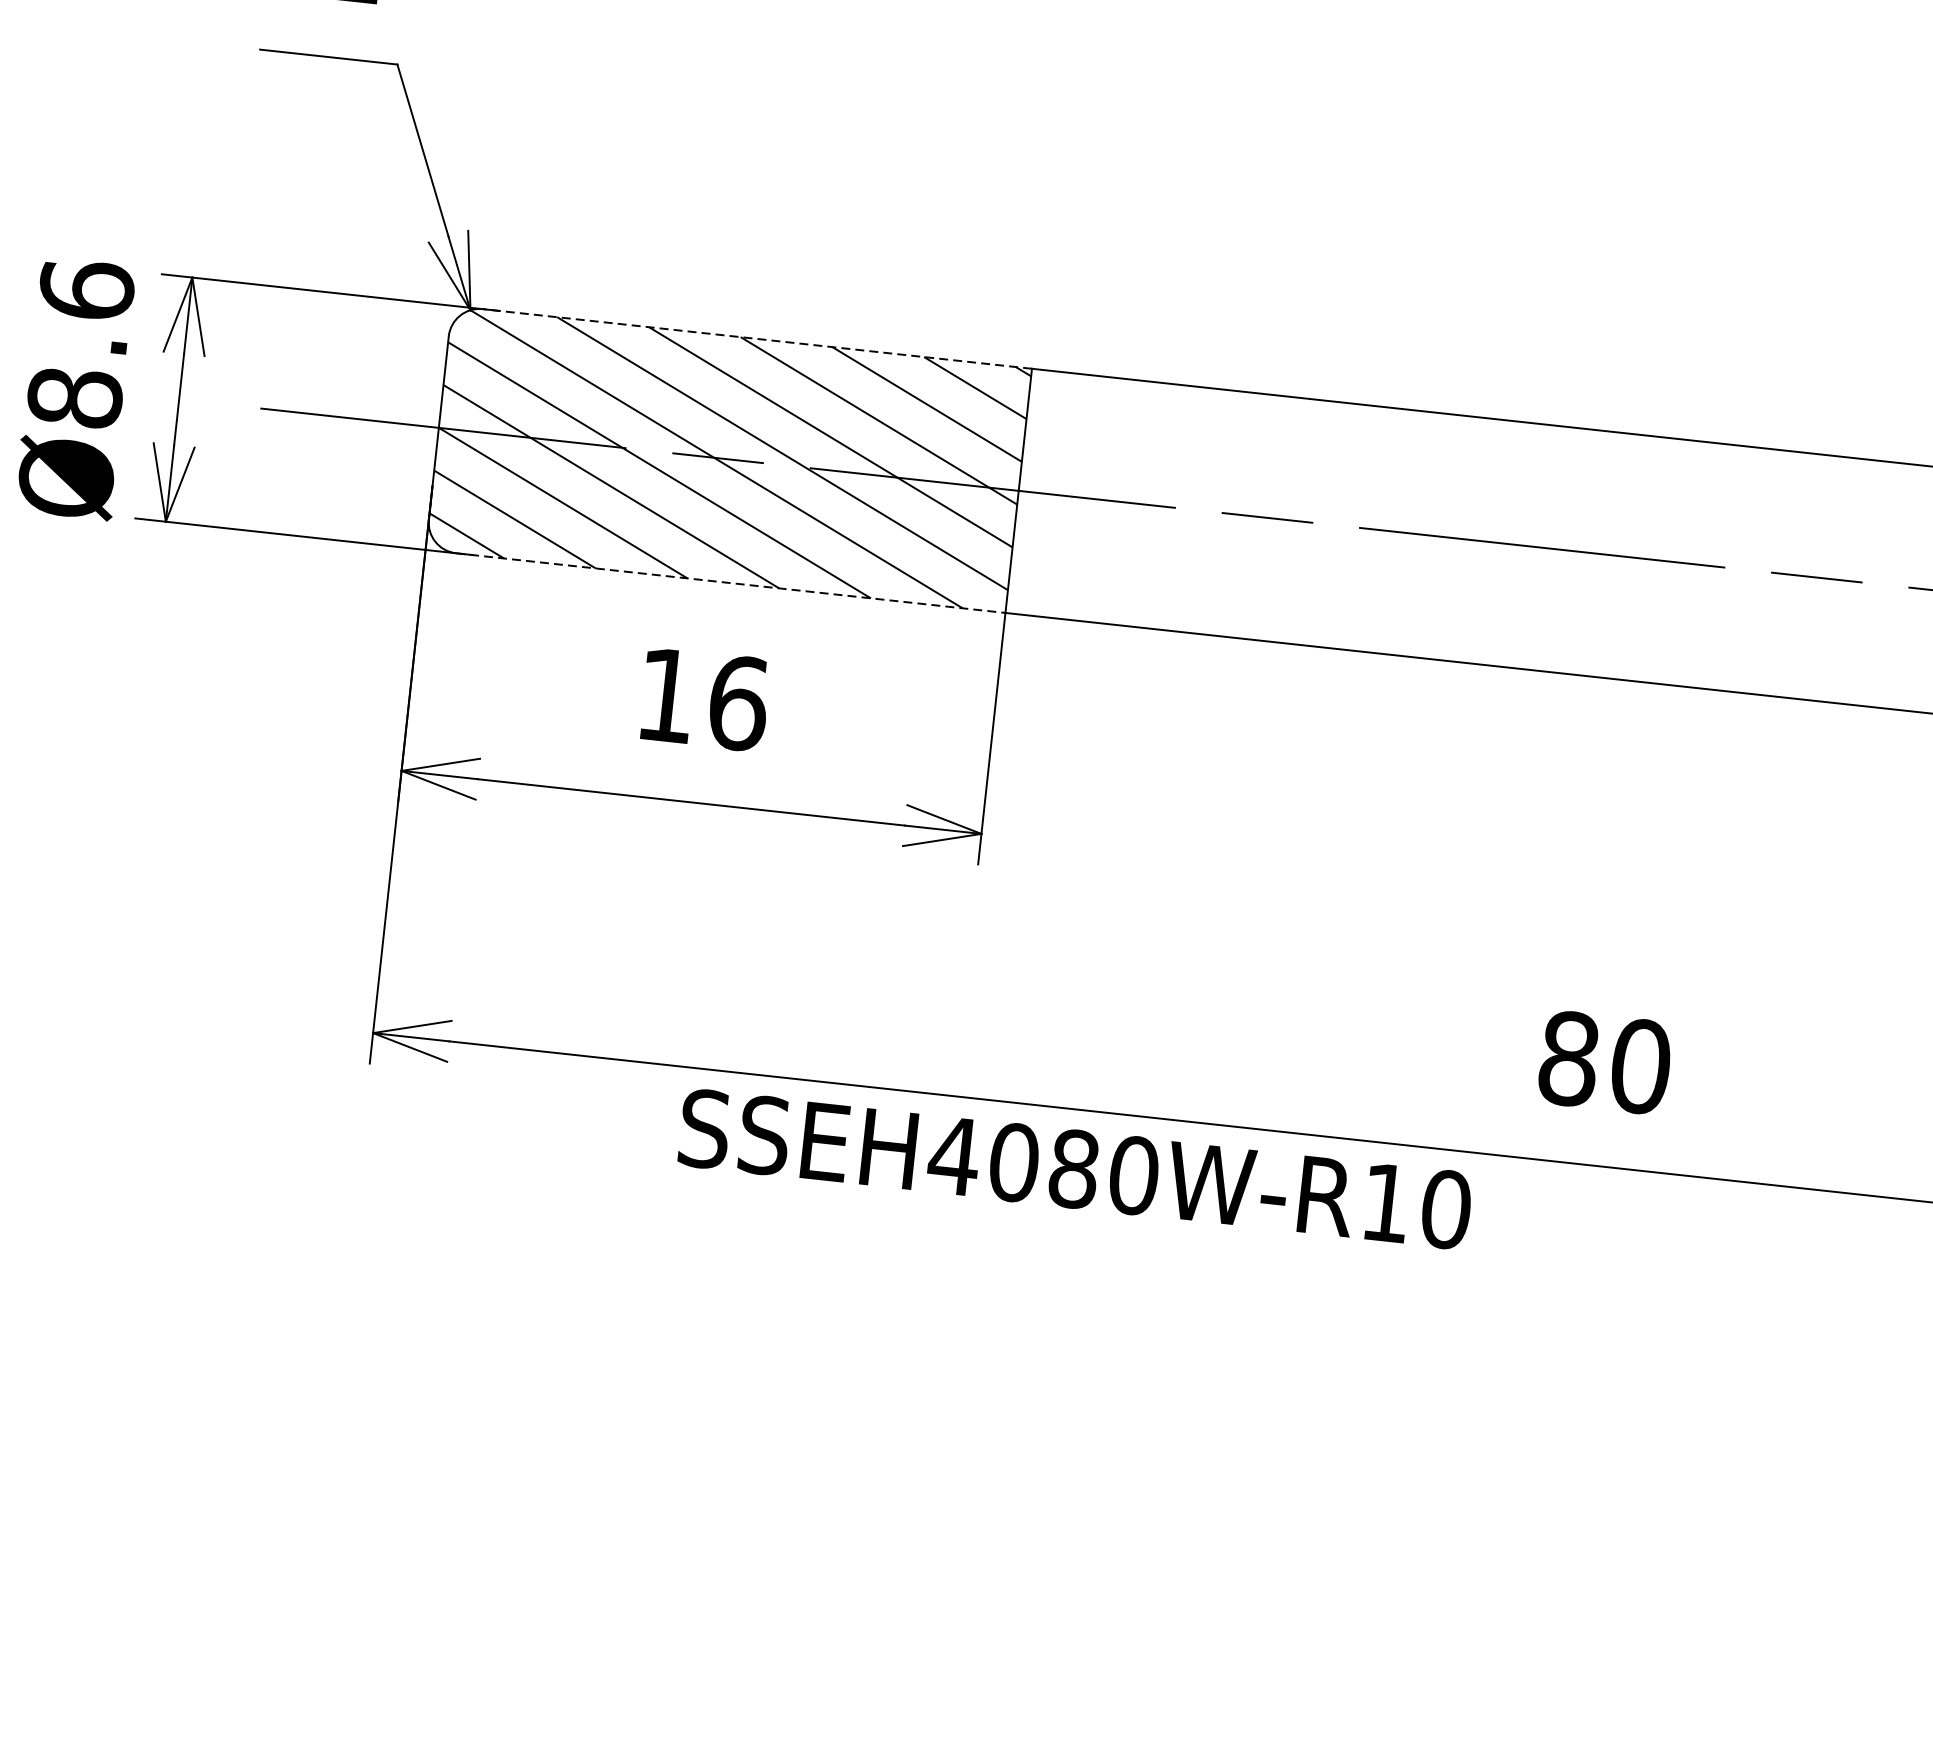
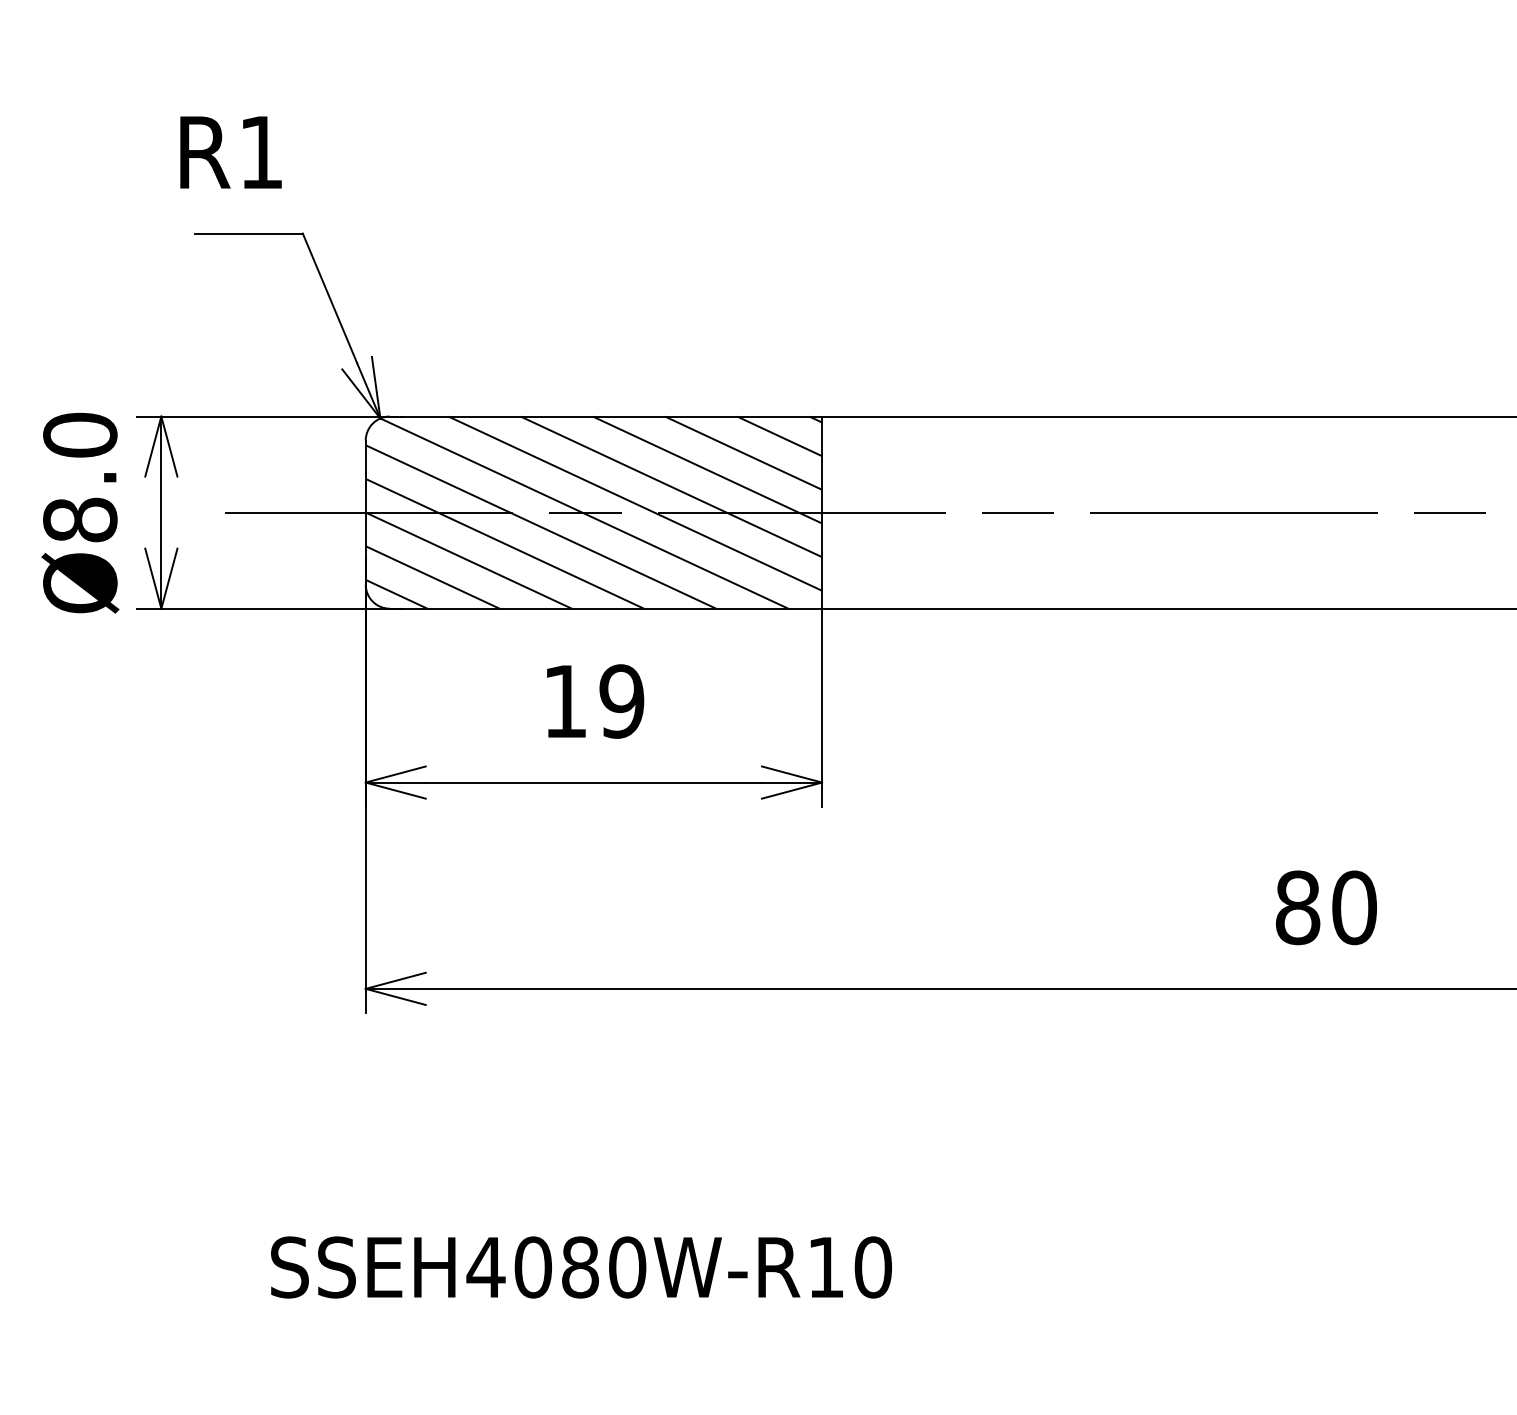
text: (87, 289) -> (80, 434), Ø8.6 -> Ø8.0
line: (756, 338) -> (605, 416), dashed -> solid
line: (731, 582) -> (606, 608), dashed -> solid
text: (737, 703) -> (621, 701), 16 -> 19
text: (1075, 1169) -> (581, 1267), moved

